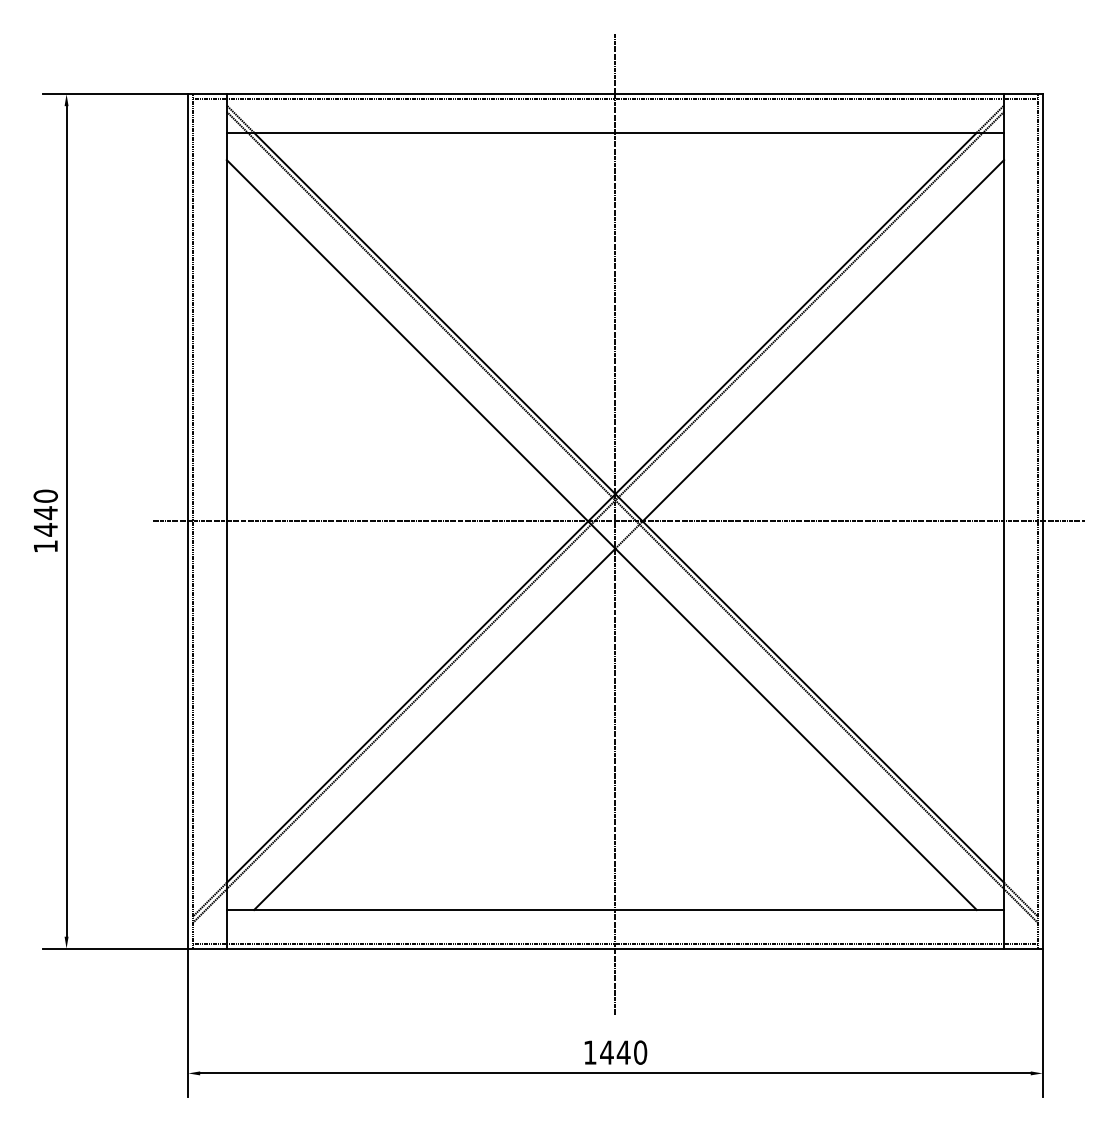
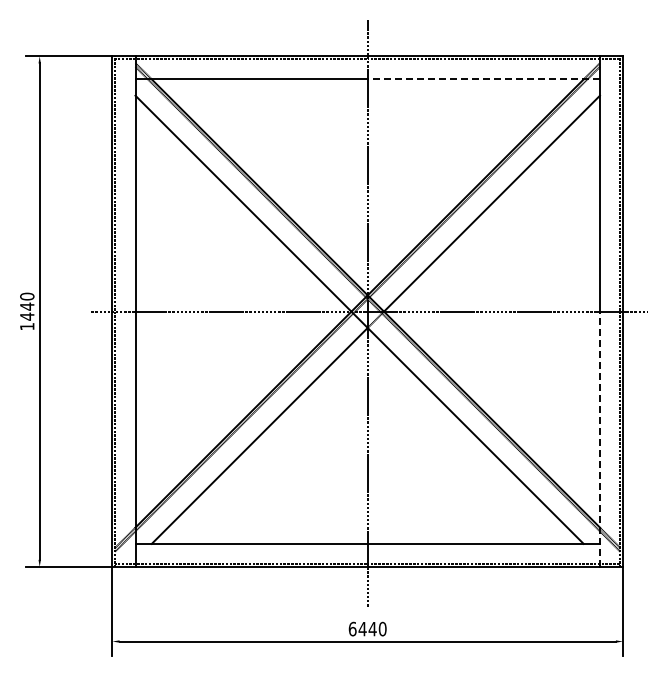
line: (809, 132) -> (483, 79), solid -> dashed
line: (1003, 735) -> (599, 439), solid -> dashed
text: (589, 1051) -> (352, 628), 1440 -> 6440

